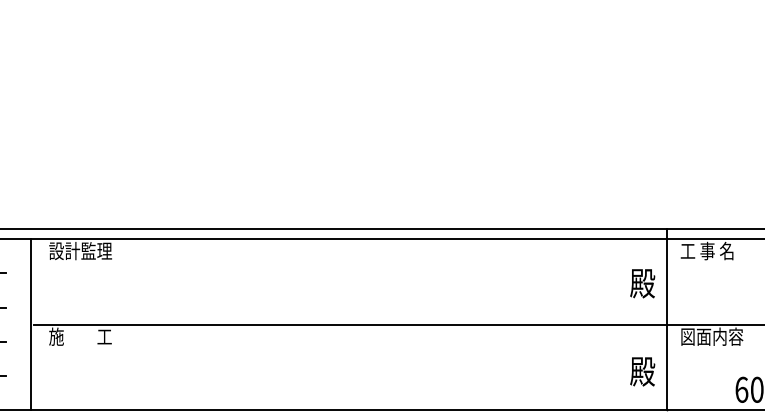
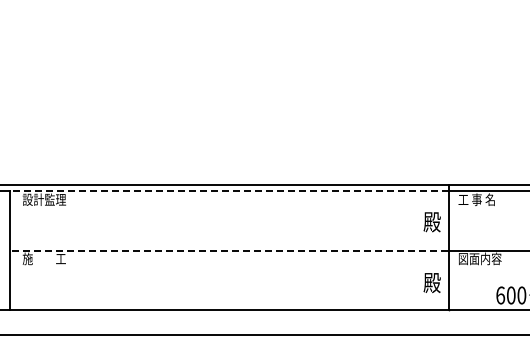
line: (348, 239) -> (229, 191), solid -> dashed
line: (351, 324) -> (231, 250), solid -> dashed

